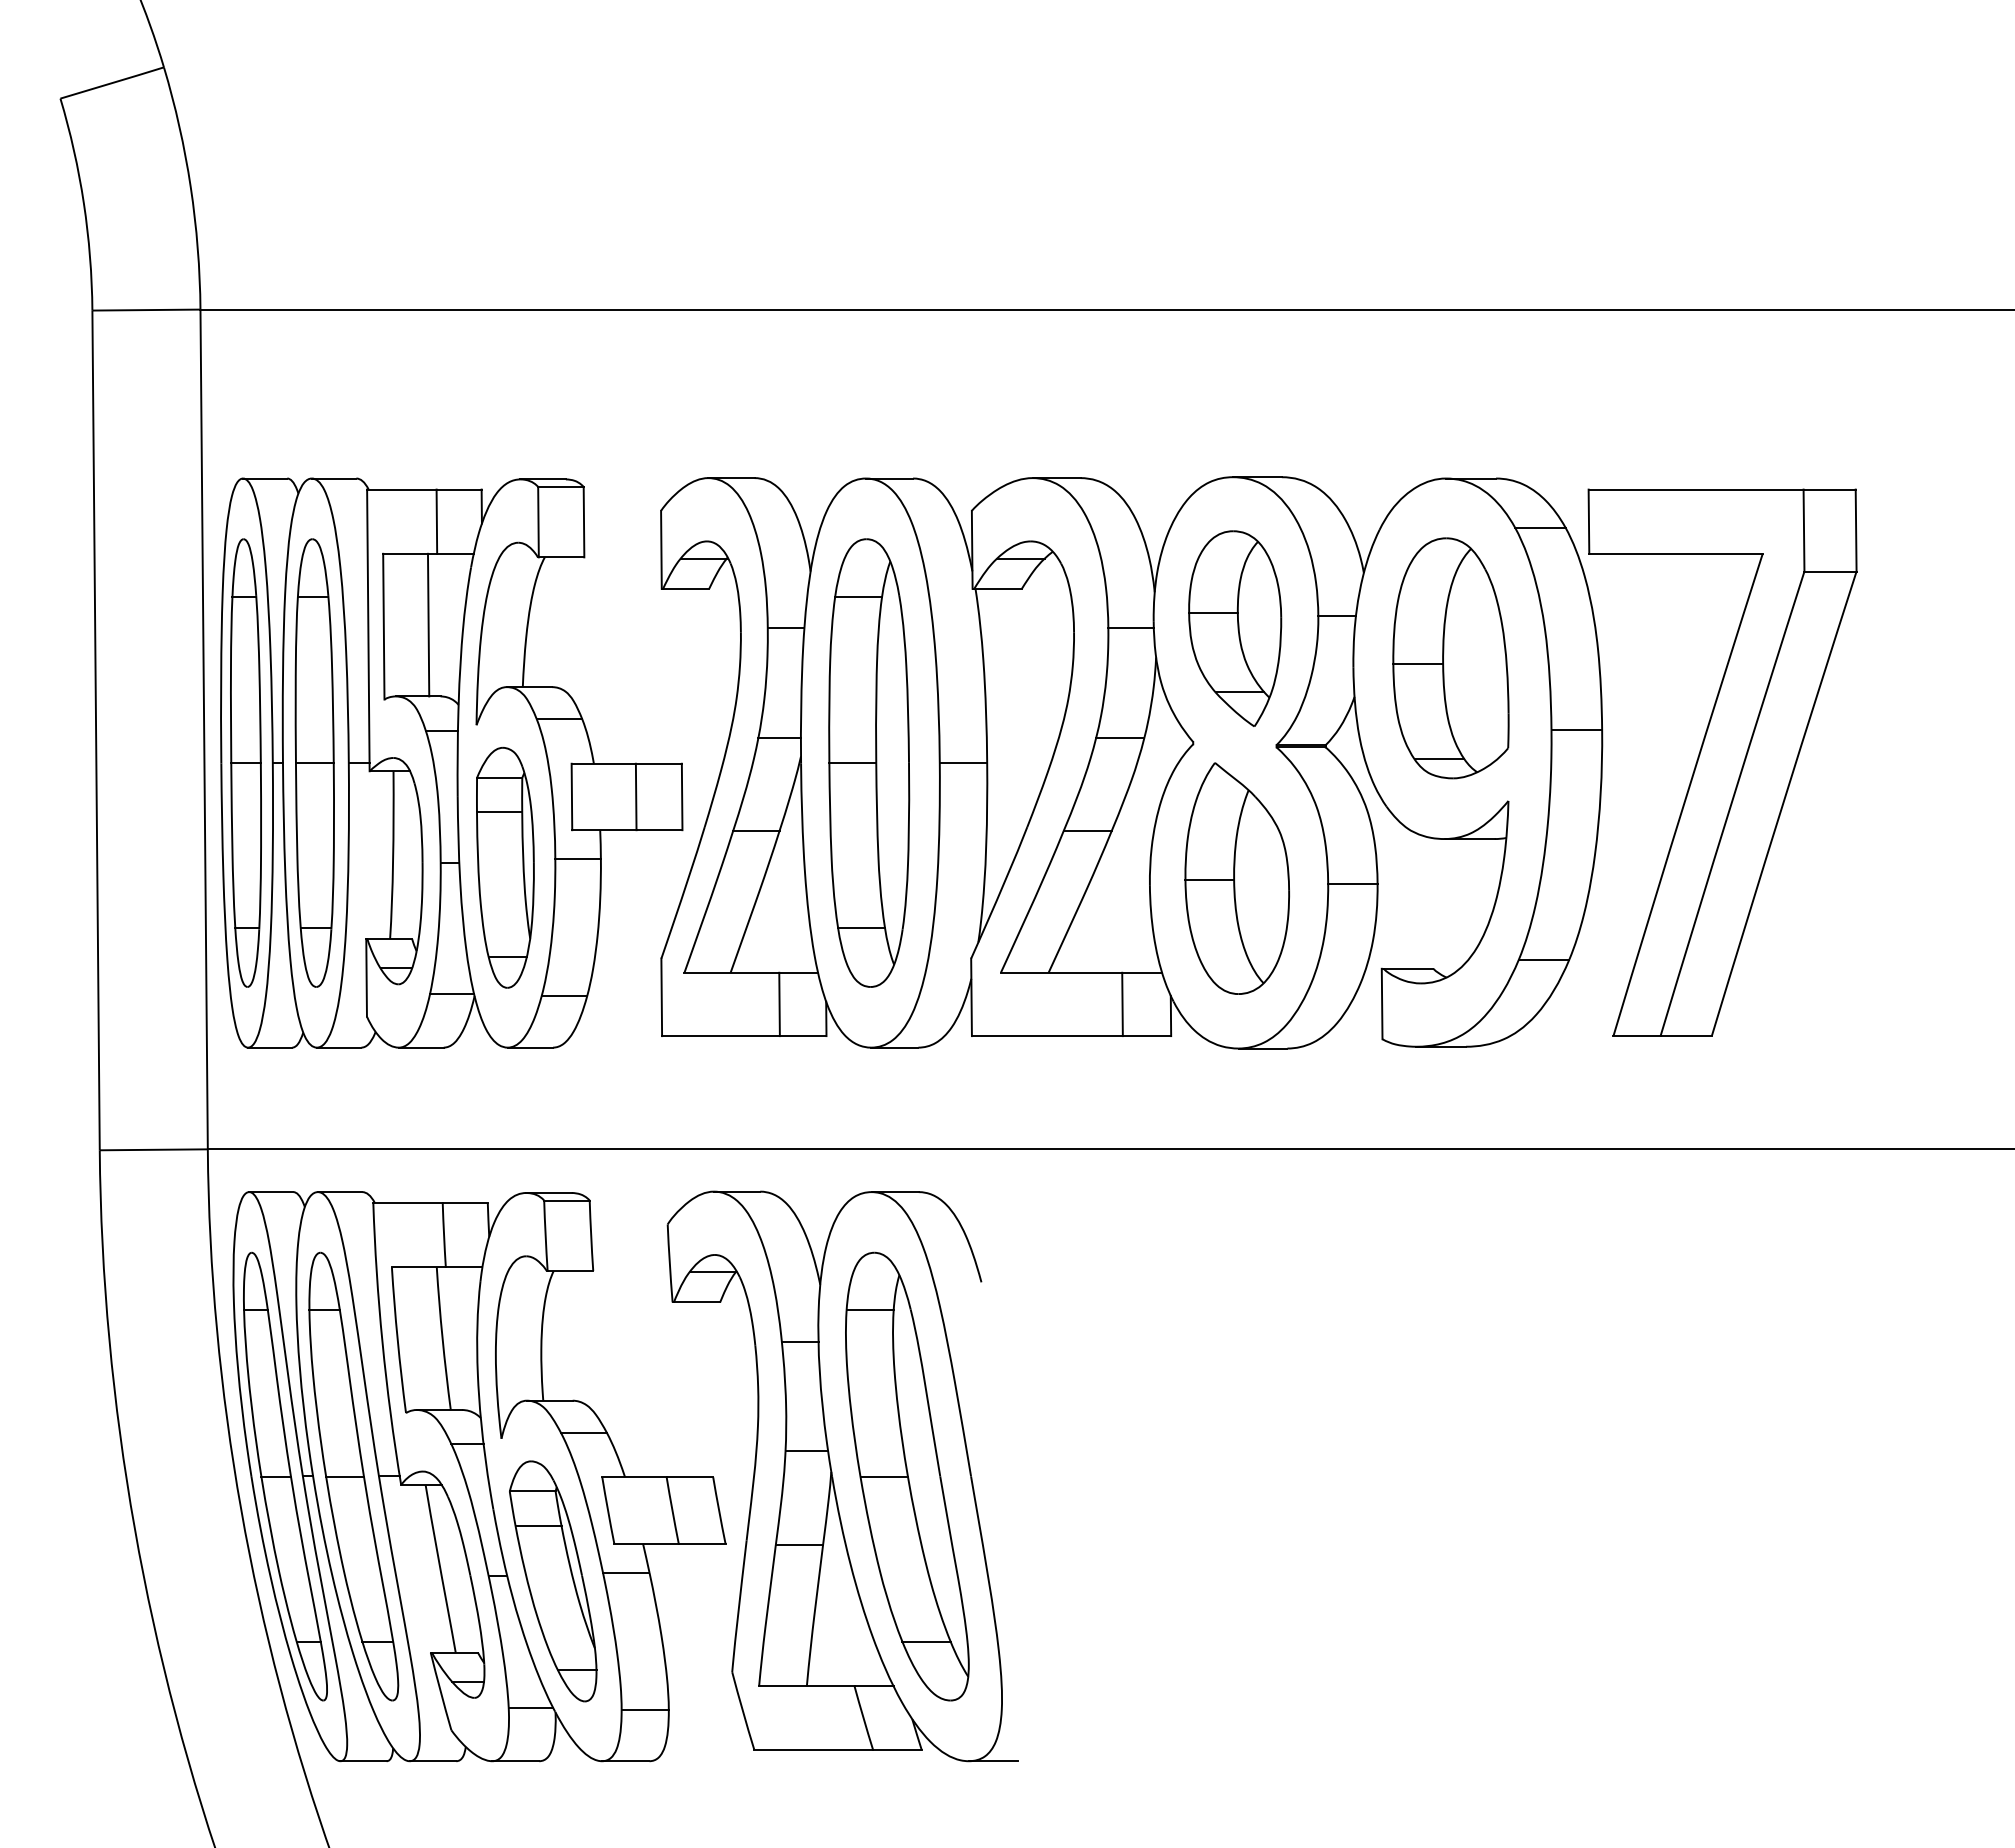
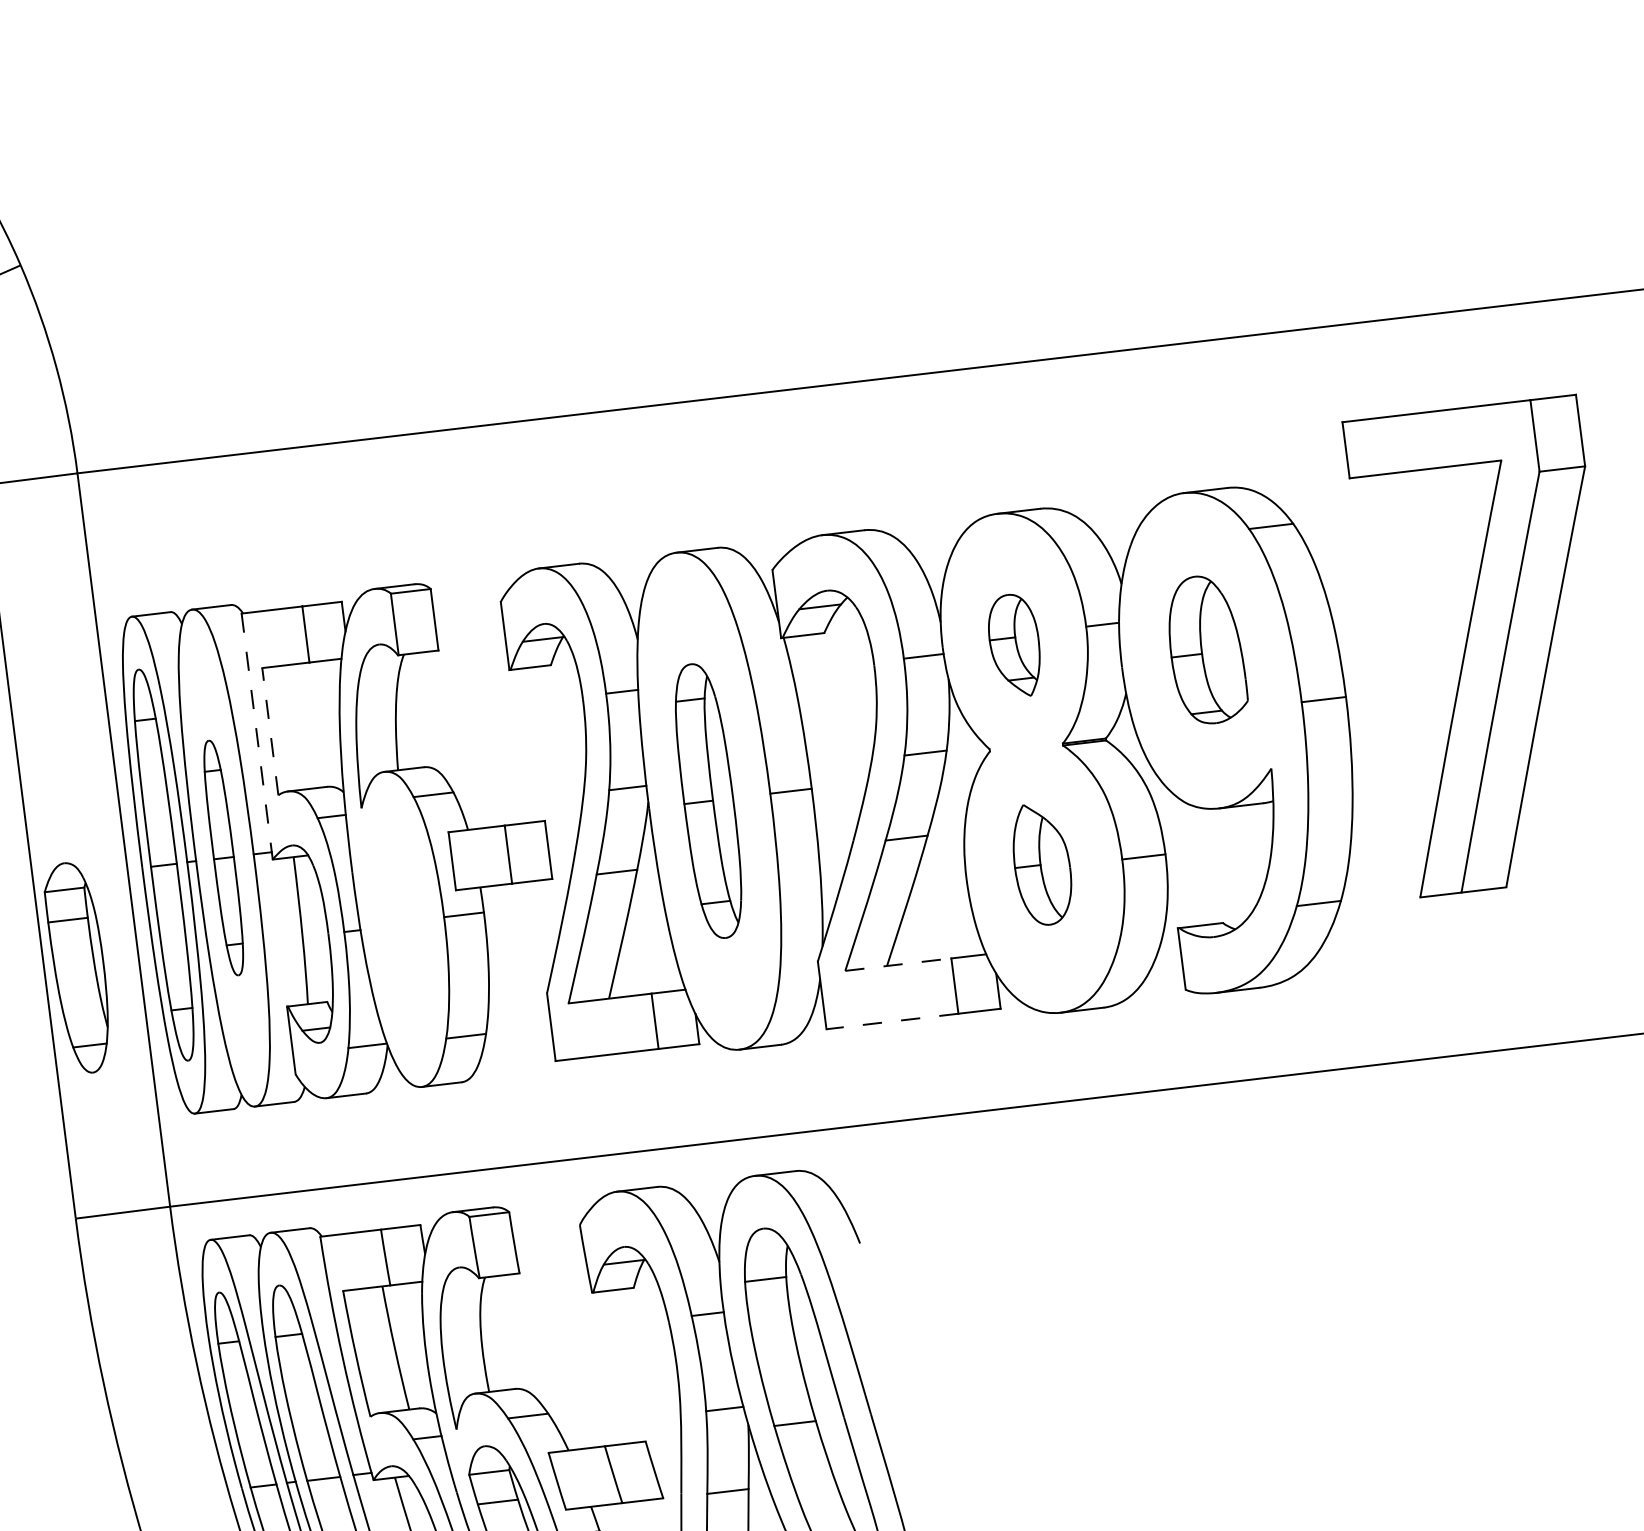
line: (428, 624) -> (309, 725), removed
line: (383, 626) -> (270, 731), solid -> dashed
part: (1235, 628) -> (1015, 645), size x0.6
line: (368, 630) -> (257, 736), solid -> dashed
part: (1450, 658) -> (1206, 649), size x0.7
part: (314, 762) -> (223, 857), size x0.6
part: (869, 762) -> (708, 800), size x0.7
part: (1722, 762) -> (1487, 647), moved
part: (505, 867) -> (78, 967), moved
part: (1236, 878) -> (1041, 864), size x0.6
line: (1061, 972) -> (898, 964), solid -> dashed
line: (1046, 1036) -> (891, 1021), solid -> dashed

